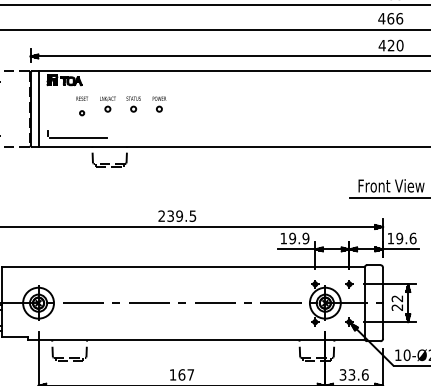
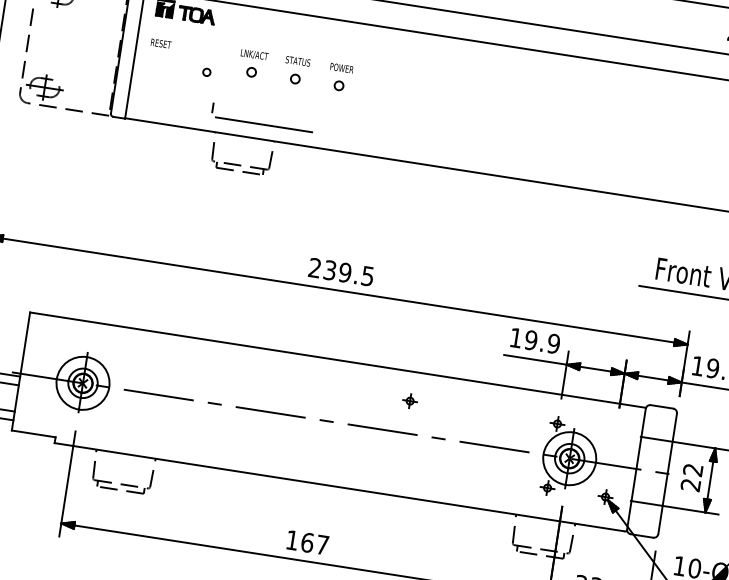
text: (81, 98) -> (159, 43), moved
part: (77, 134) -> (262, 118), moved
part: (349, 284) -> (410, 401), moved

